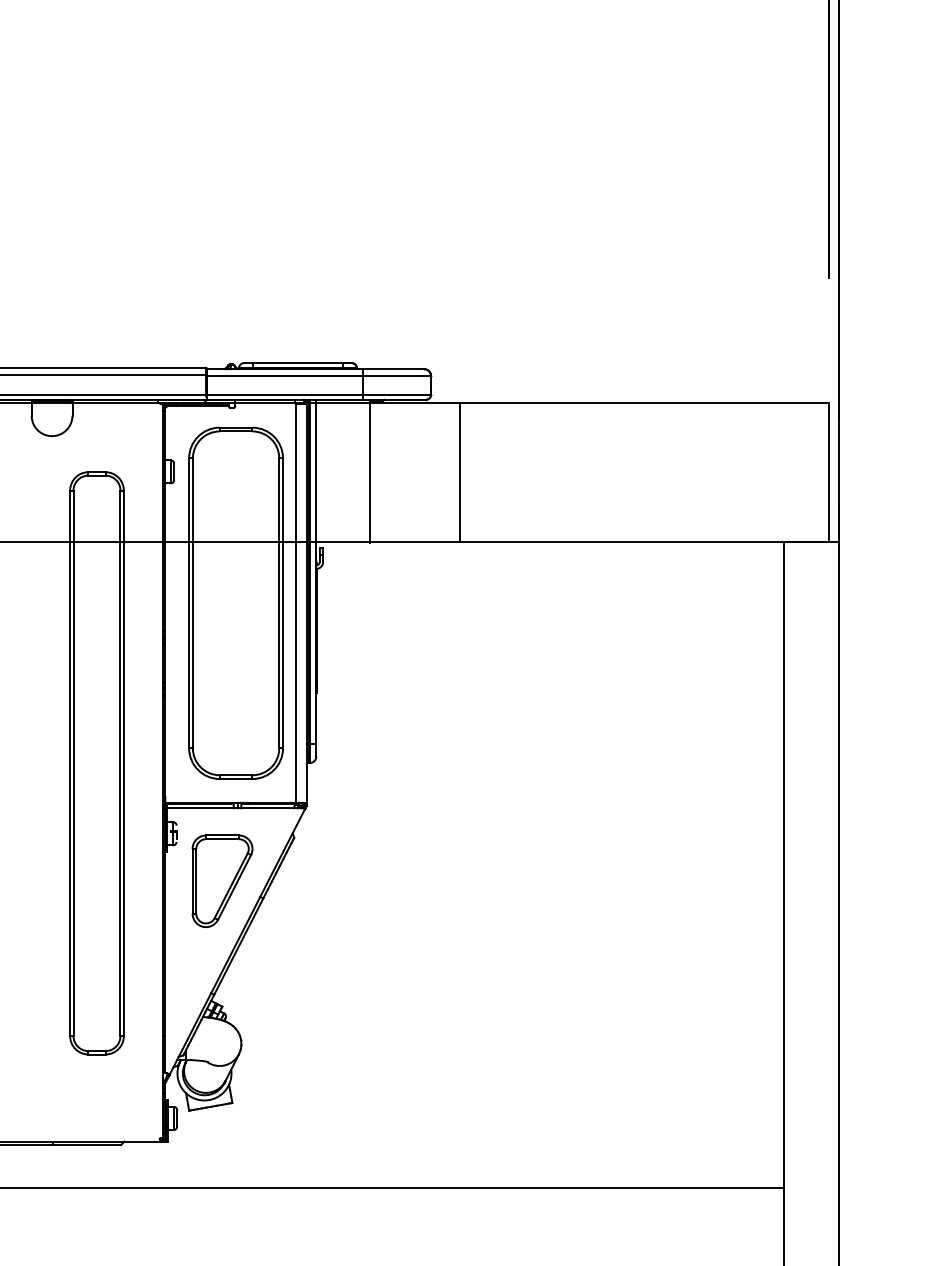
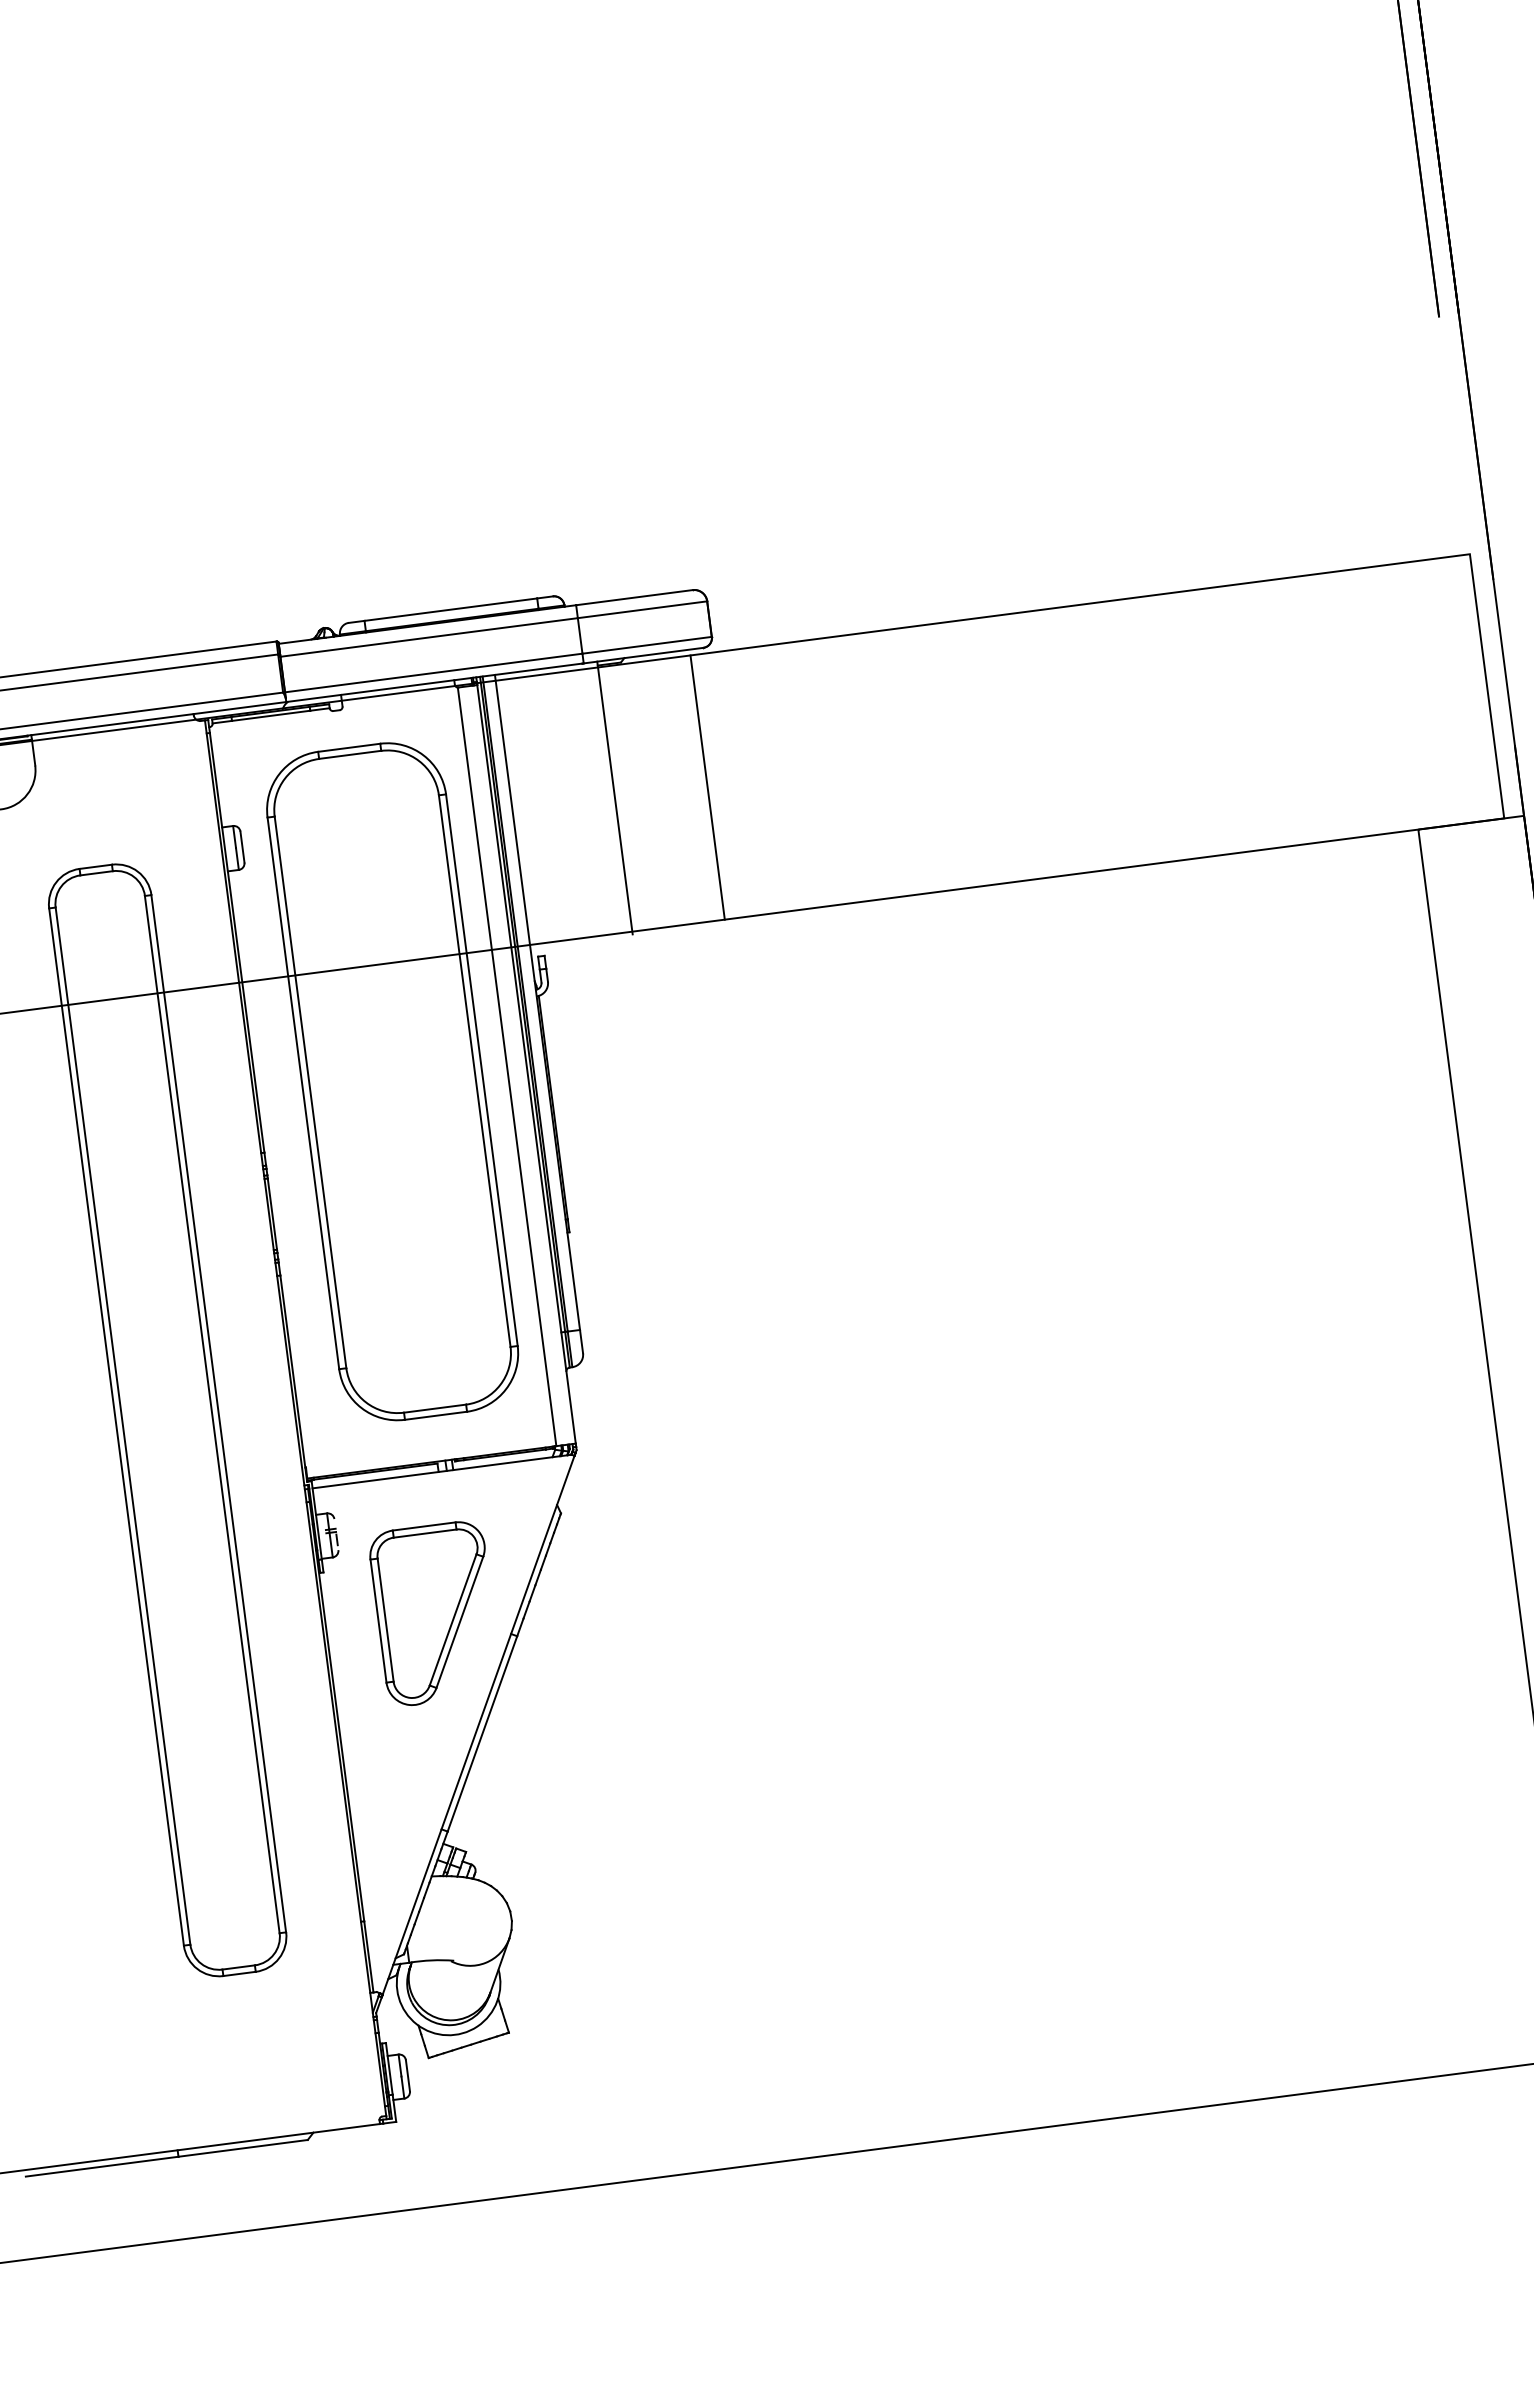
line: (459, 471) -> (706, 786), moved

